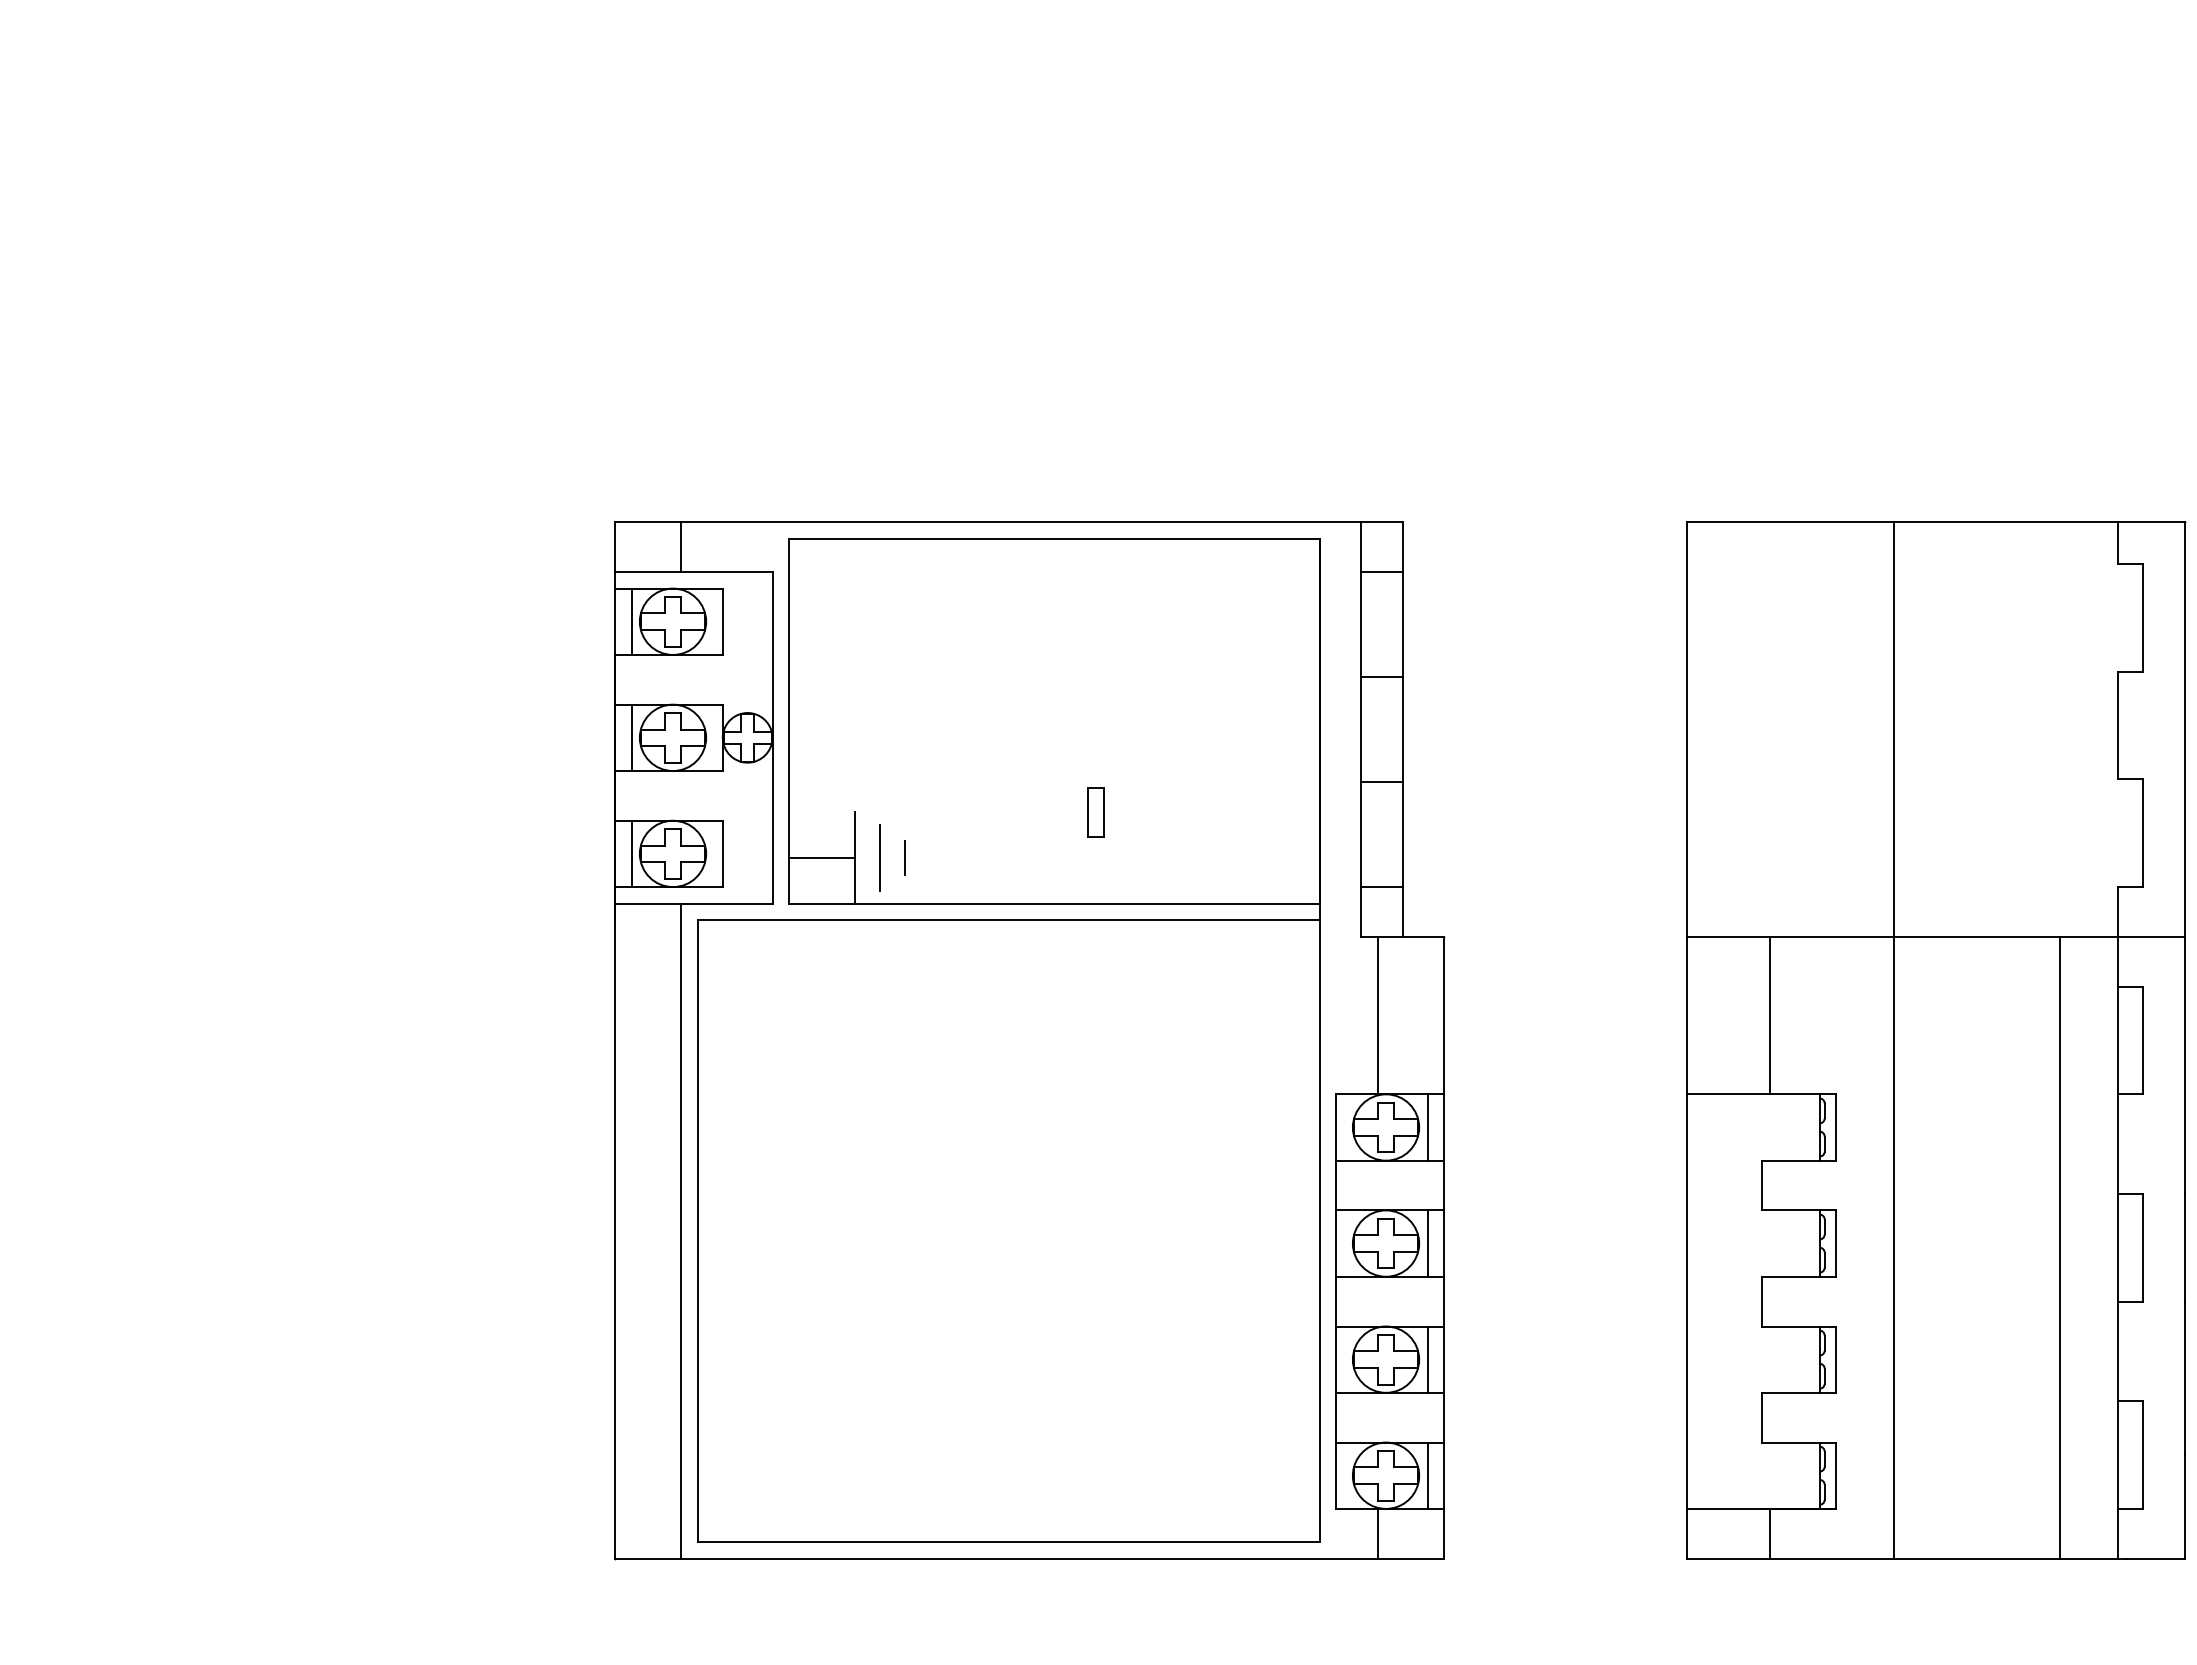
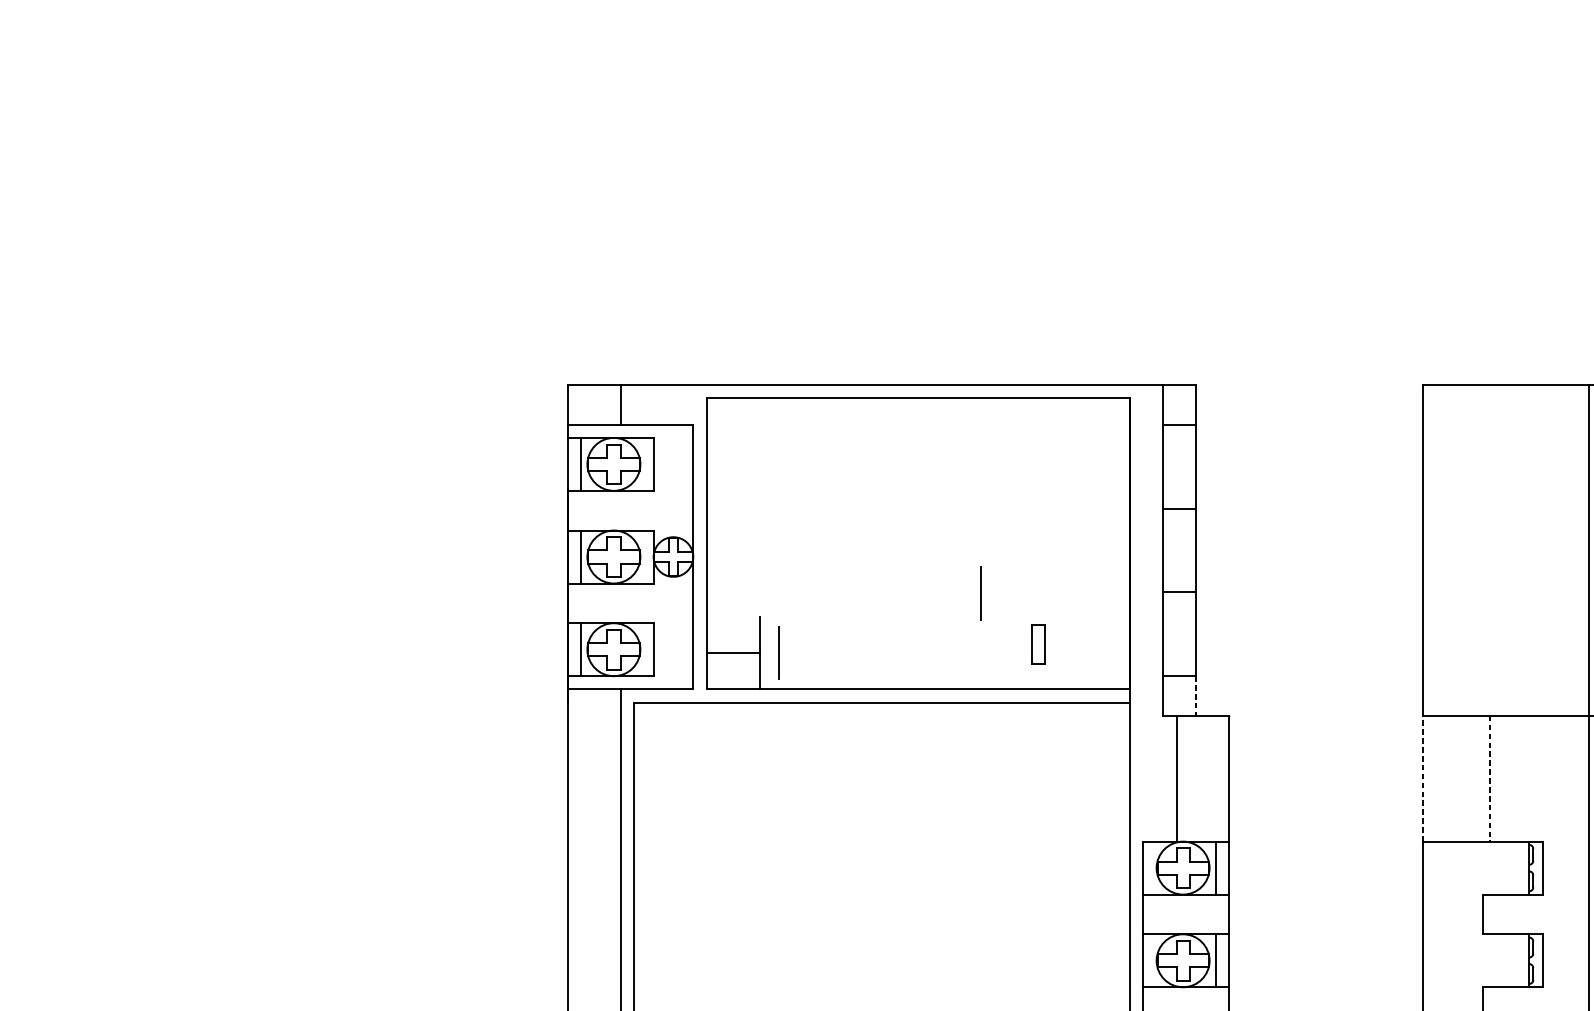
line: (1132, 783) -> (980, 593), added
part: (1095, 812) -> (1038, 644), moved
line: (904, 857) -> (798, 652), removed
line: (1402, 911) -> (1196, 695), solid -> dashed
line: (1687, 1015) -> (1423, 778), solid -> dashed
line: (1769, 1015) -> (1489, 778), solid -> dashed

